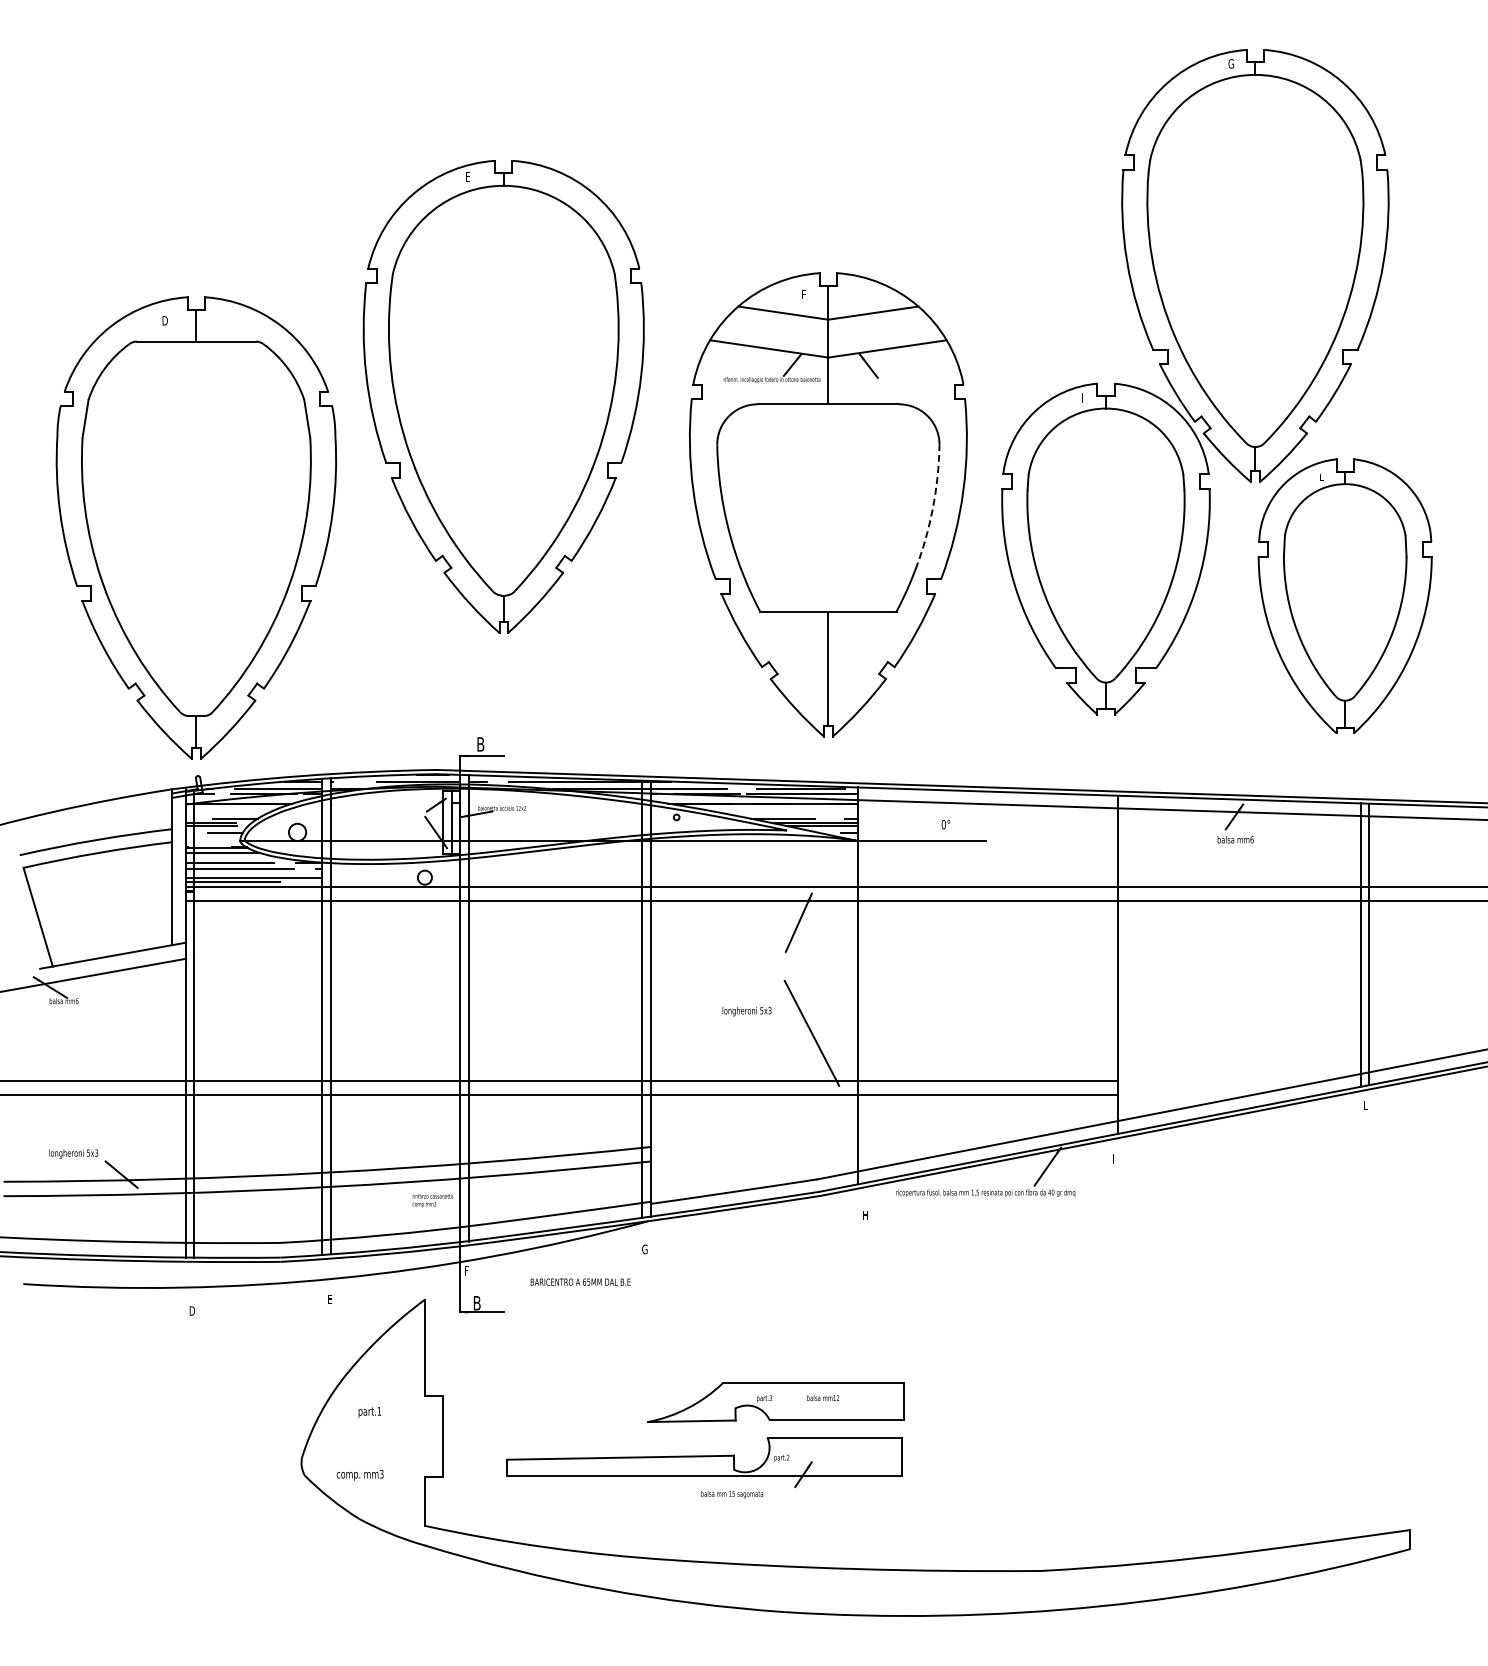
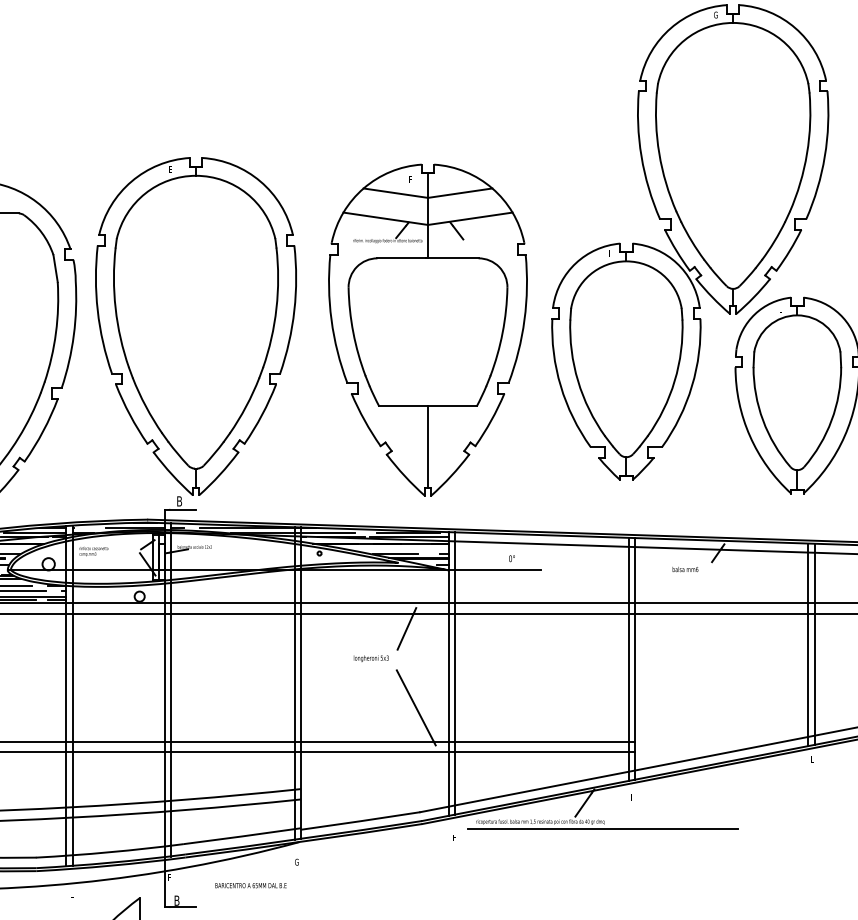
part: (503, 396) -> (195, 326), moved
arc: (932, 508) -> (502, 332), dashed -> solid
text: (1235, 839) -> (685, 569), moved
line: (309, 881) -> (57, 599), added
line: (1109, 965) -> (628, 659), added
line: (866, 984) -> (455, 672), added
text: (746, 1011) -> (370, 658), moved
text: (432, 1200) -> (93, 551), moved
line: (1072, 1202) -> (602, 828), added

